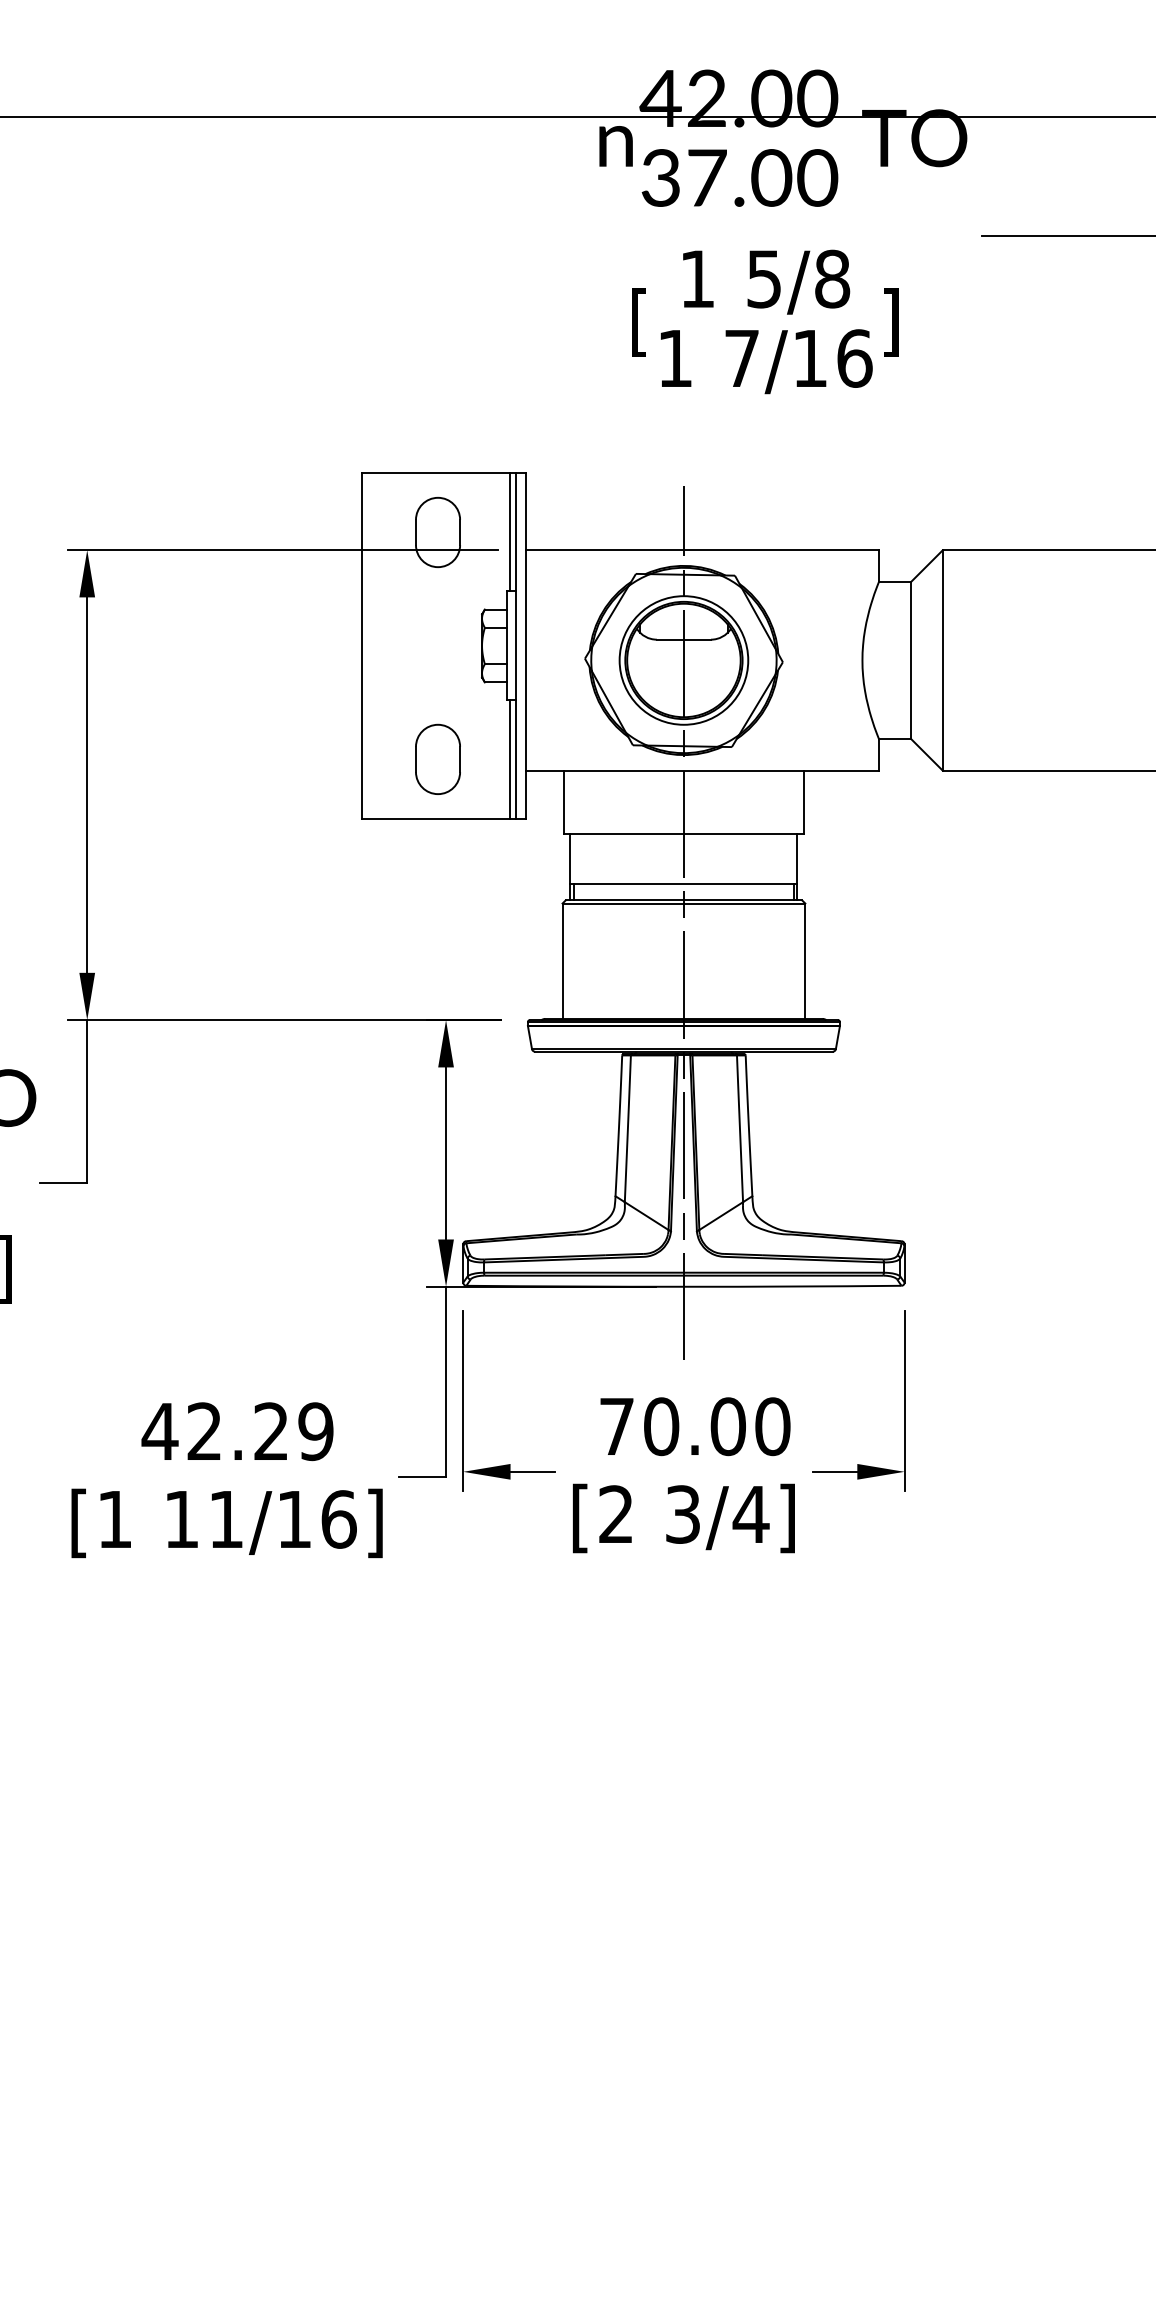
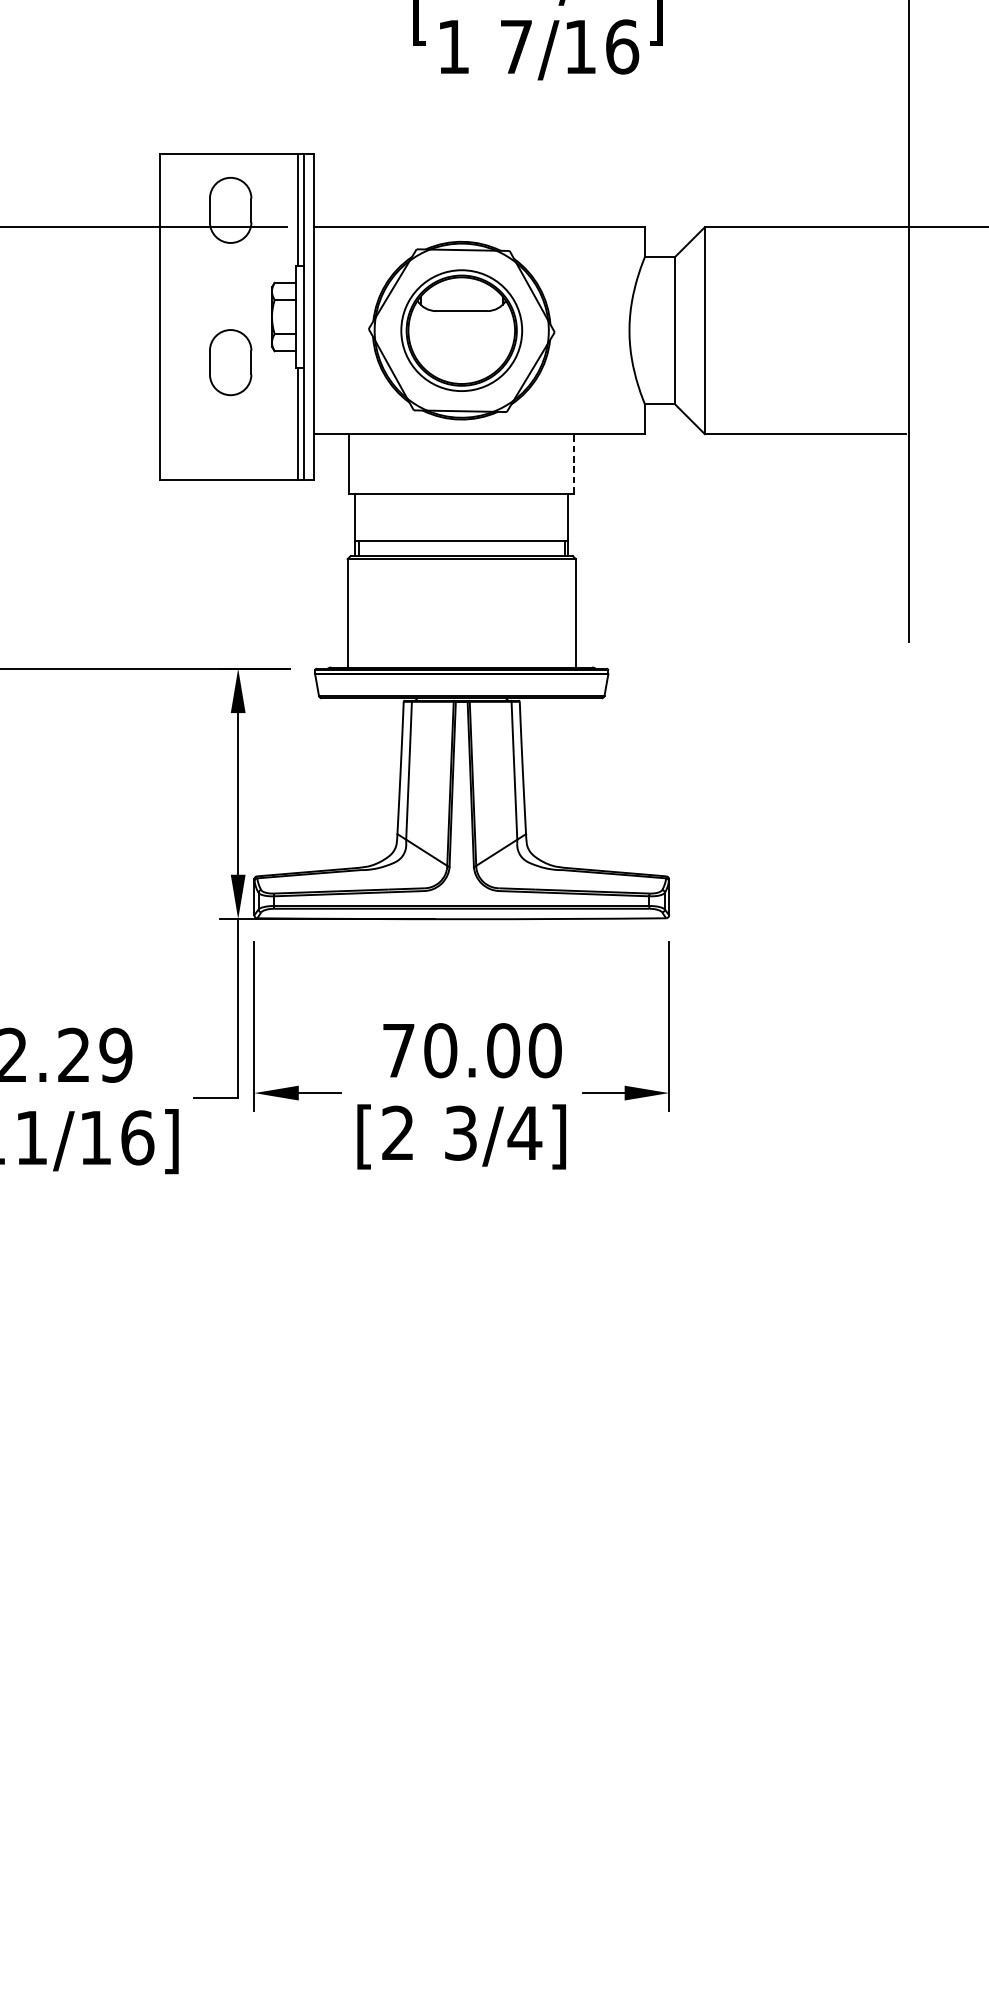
part: (437, 758) -> (230, 361), moved
line: (803, 802) -> (574, 464), solid -> dashed
line: (683, 923) -> (461, 577), removed

